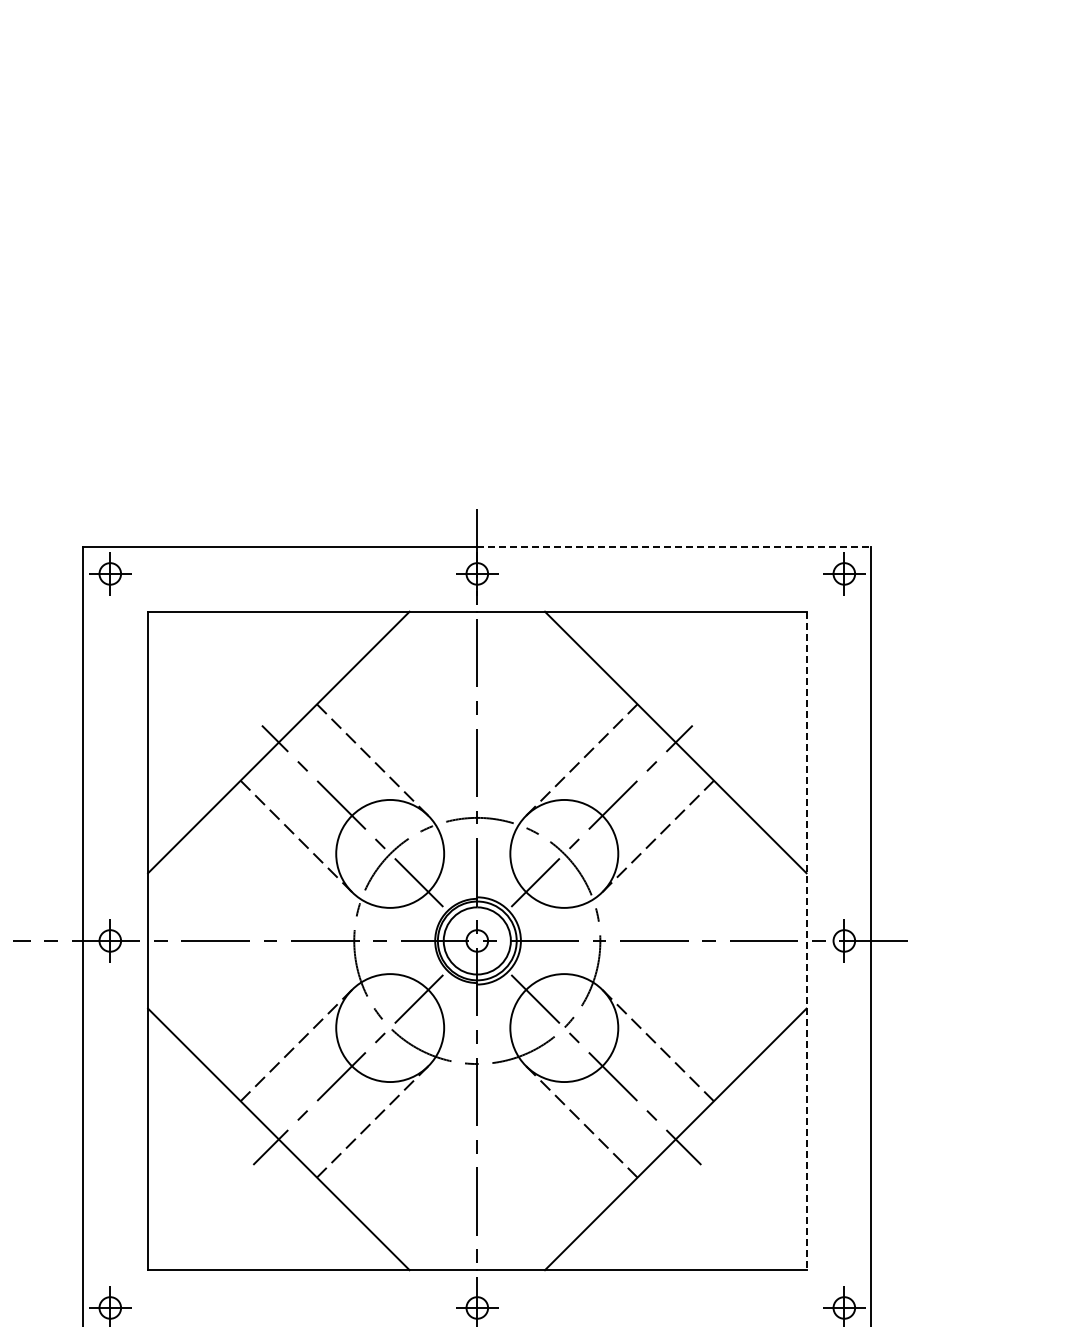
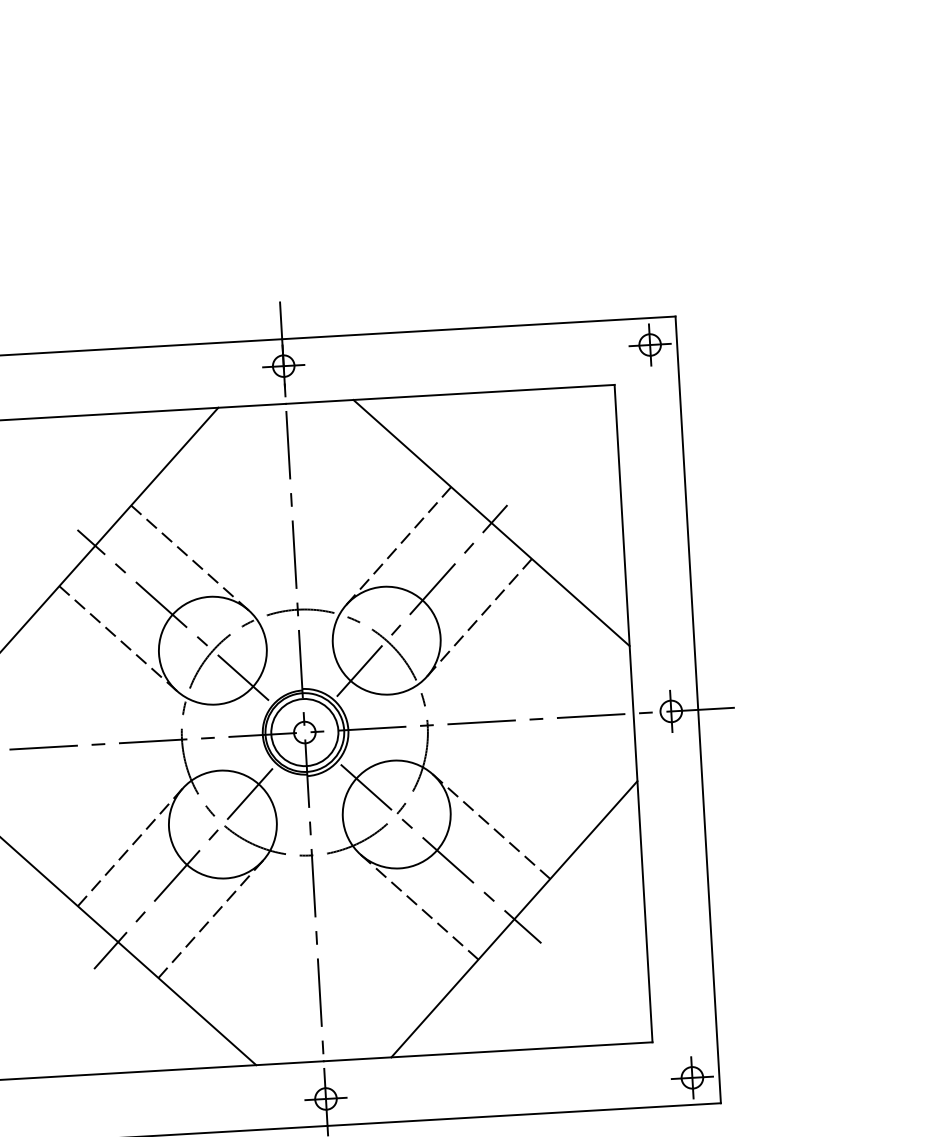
line: (674, 546) -> (479, 327), dashed -> solid
line: (806, 941) -> (633, 714), dashed -> solid

